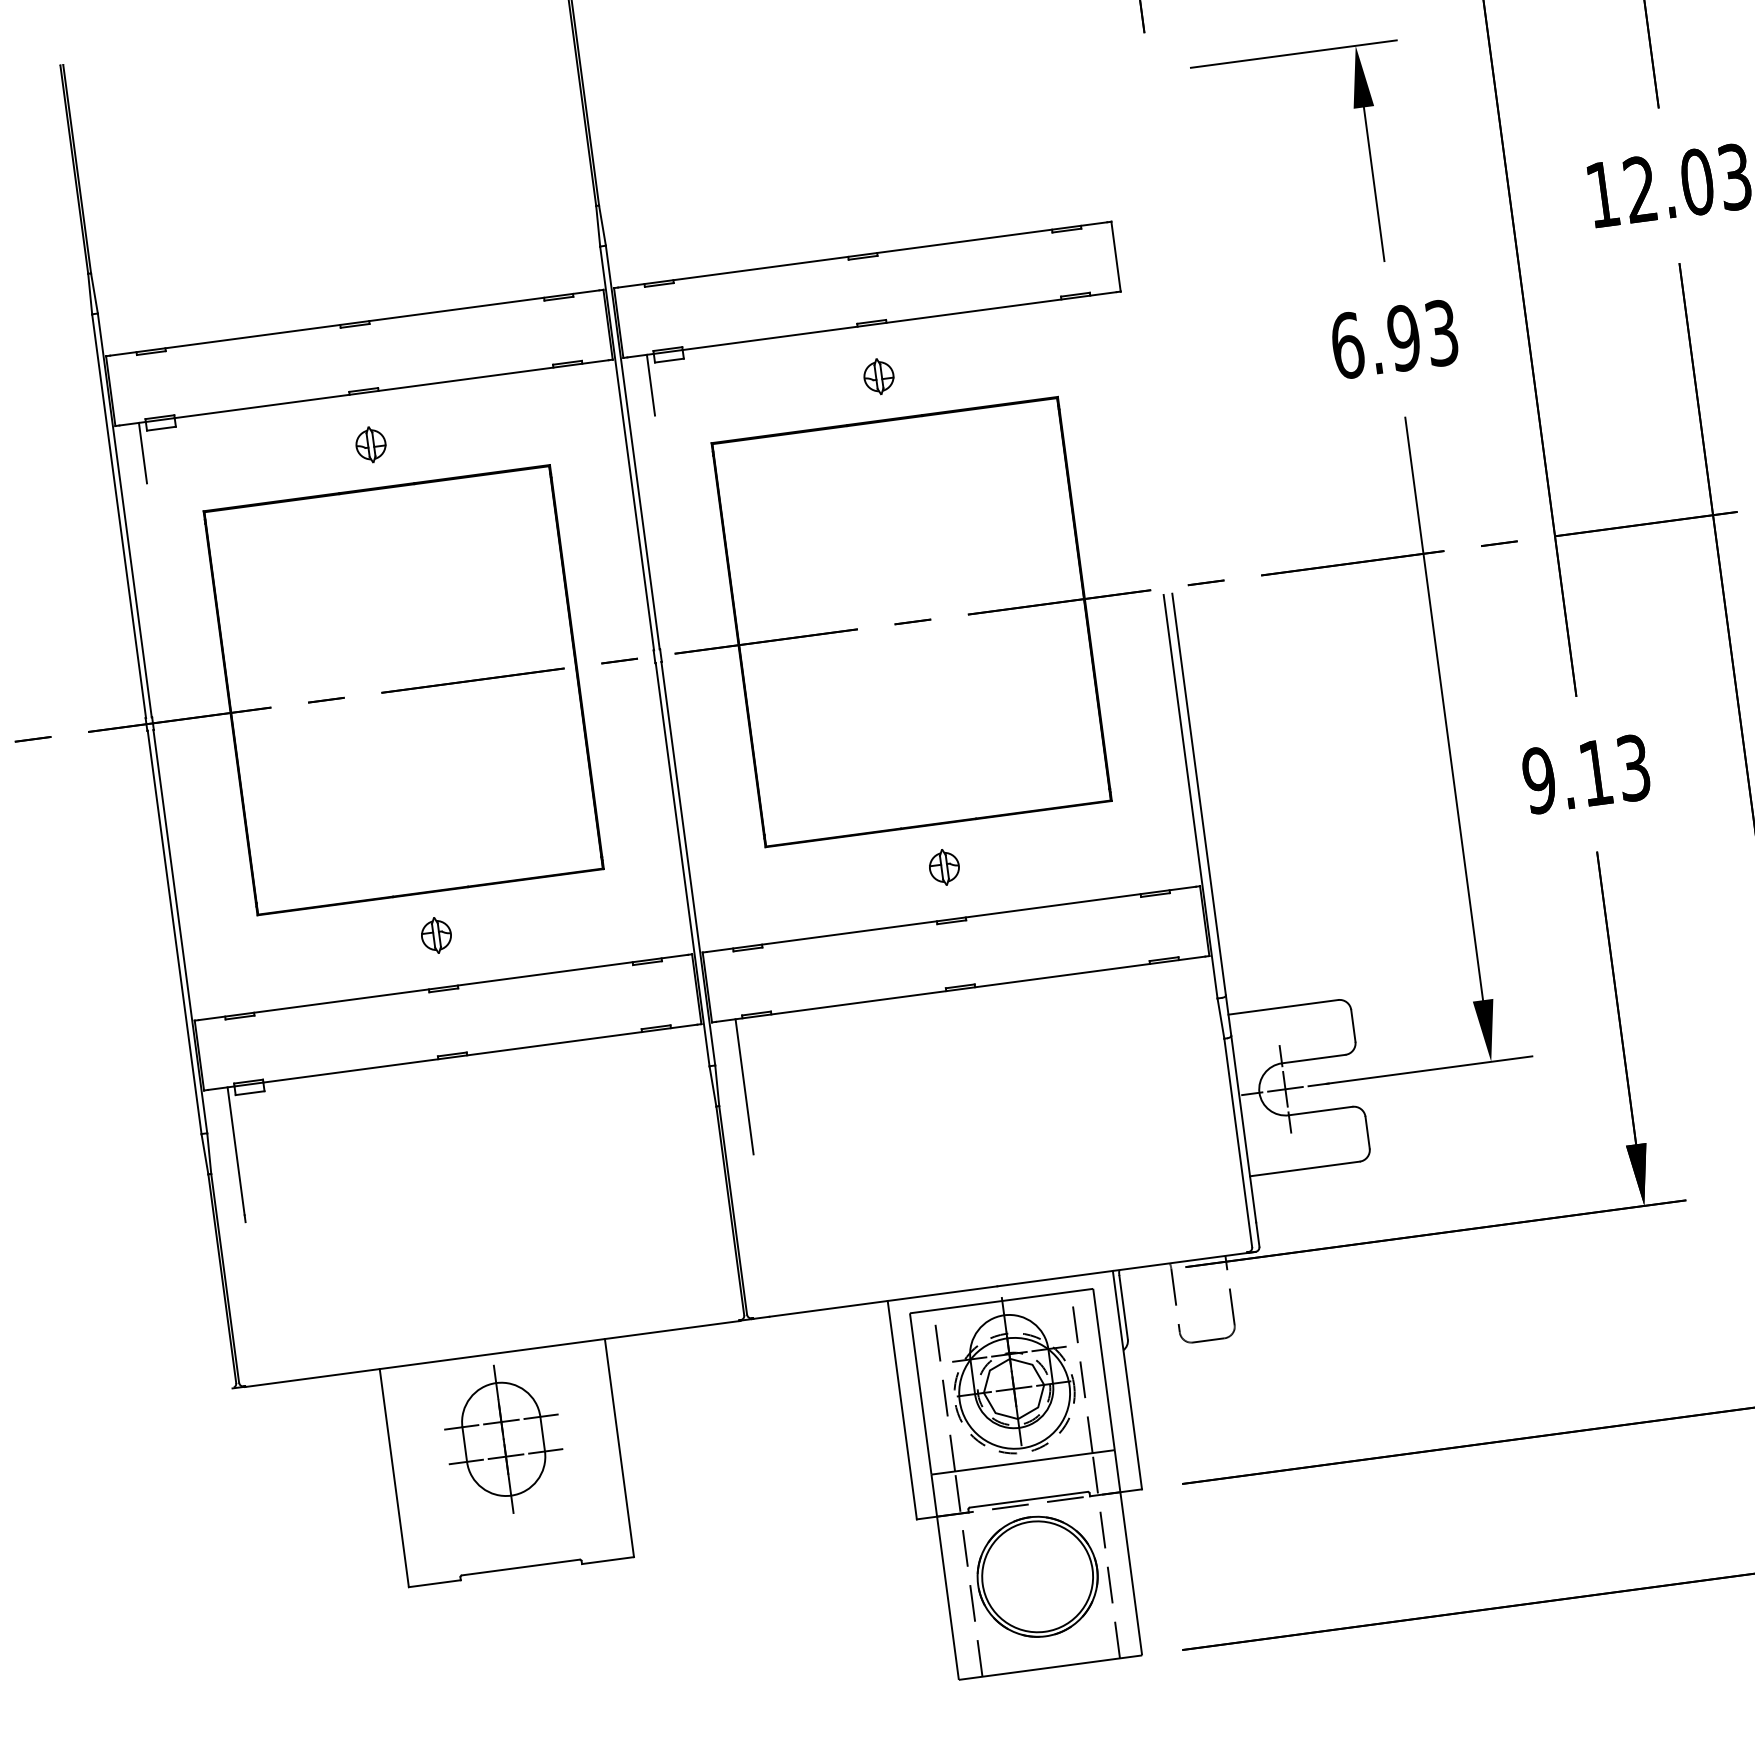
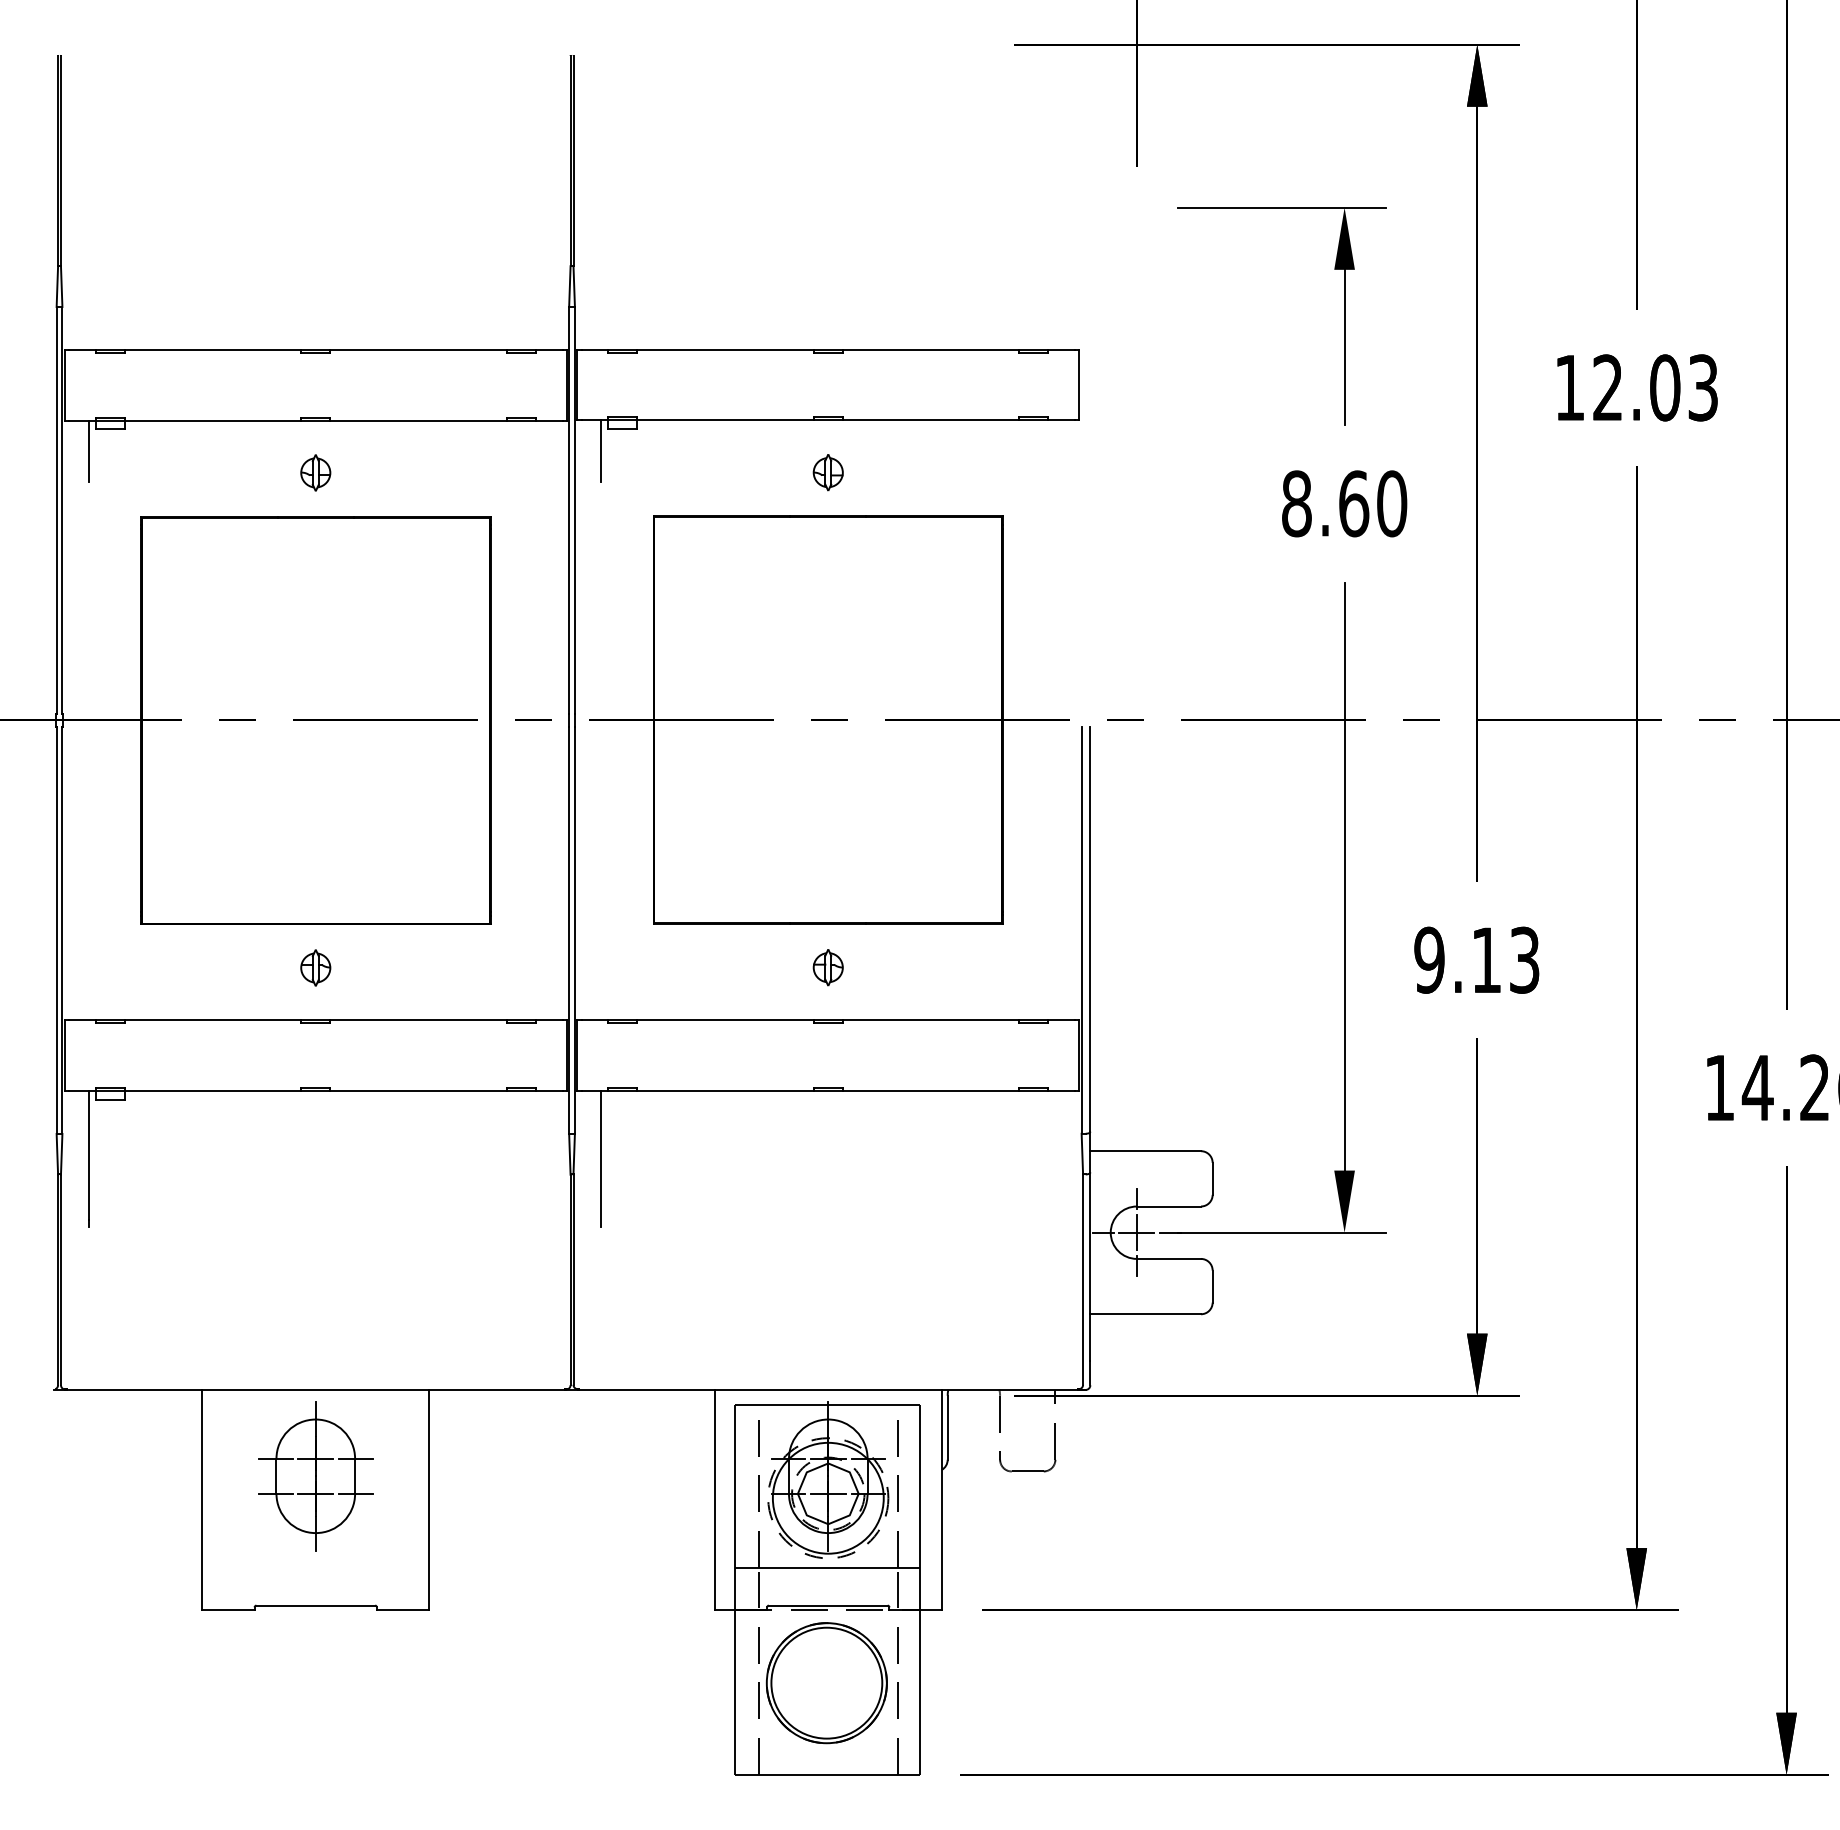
text: (1394, 339) -> (1344, 503), 6.93 -> 8.60

